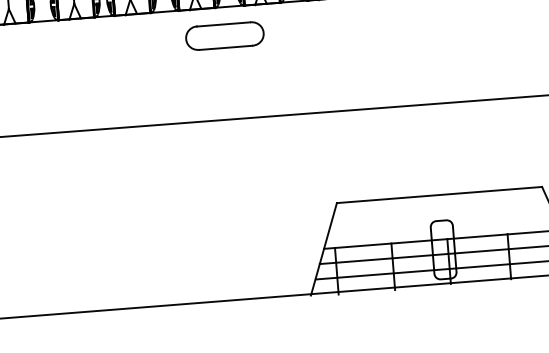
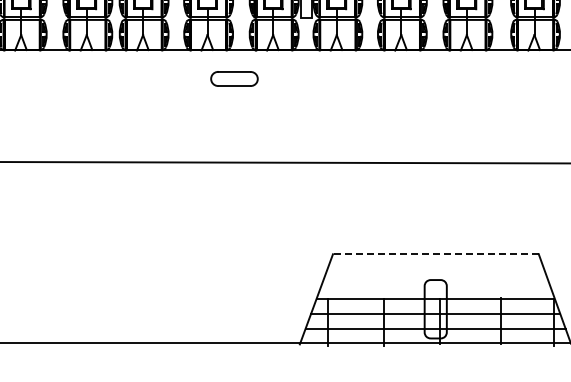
part: (224, 35) -> (234, 78), size x0.6
line: (439, 195) -> (435, 254), solid -> dashed

